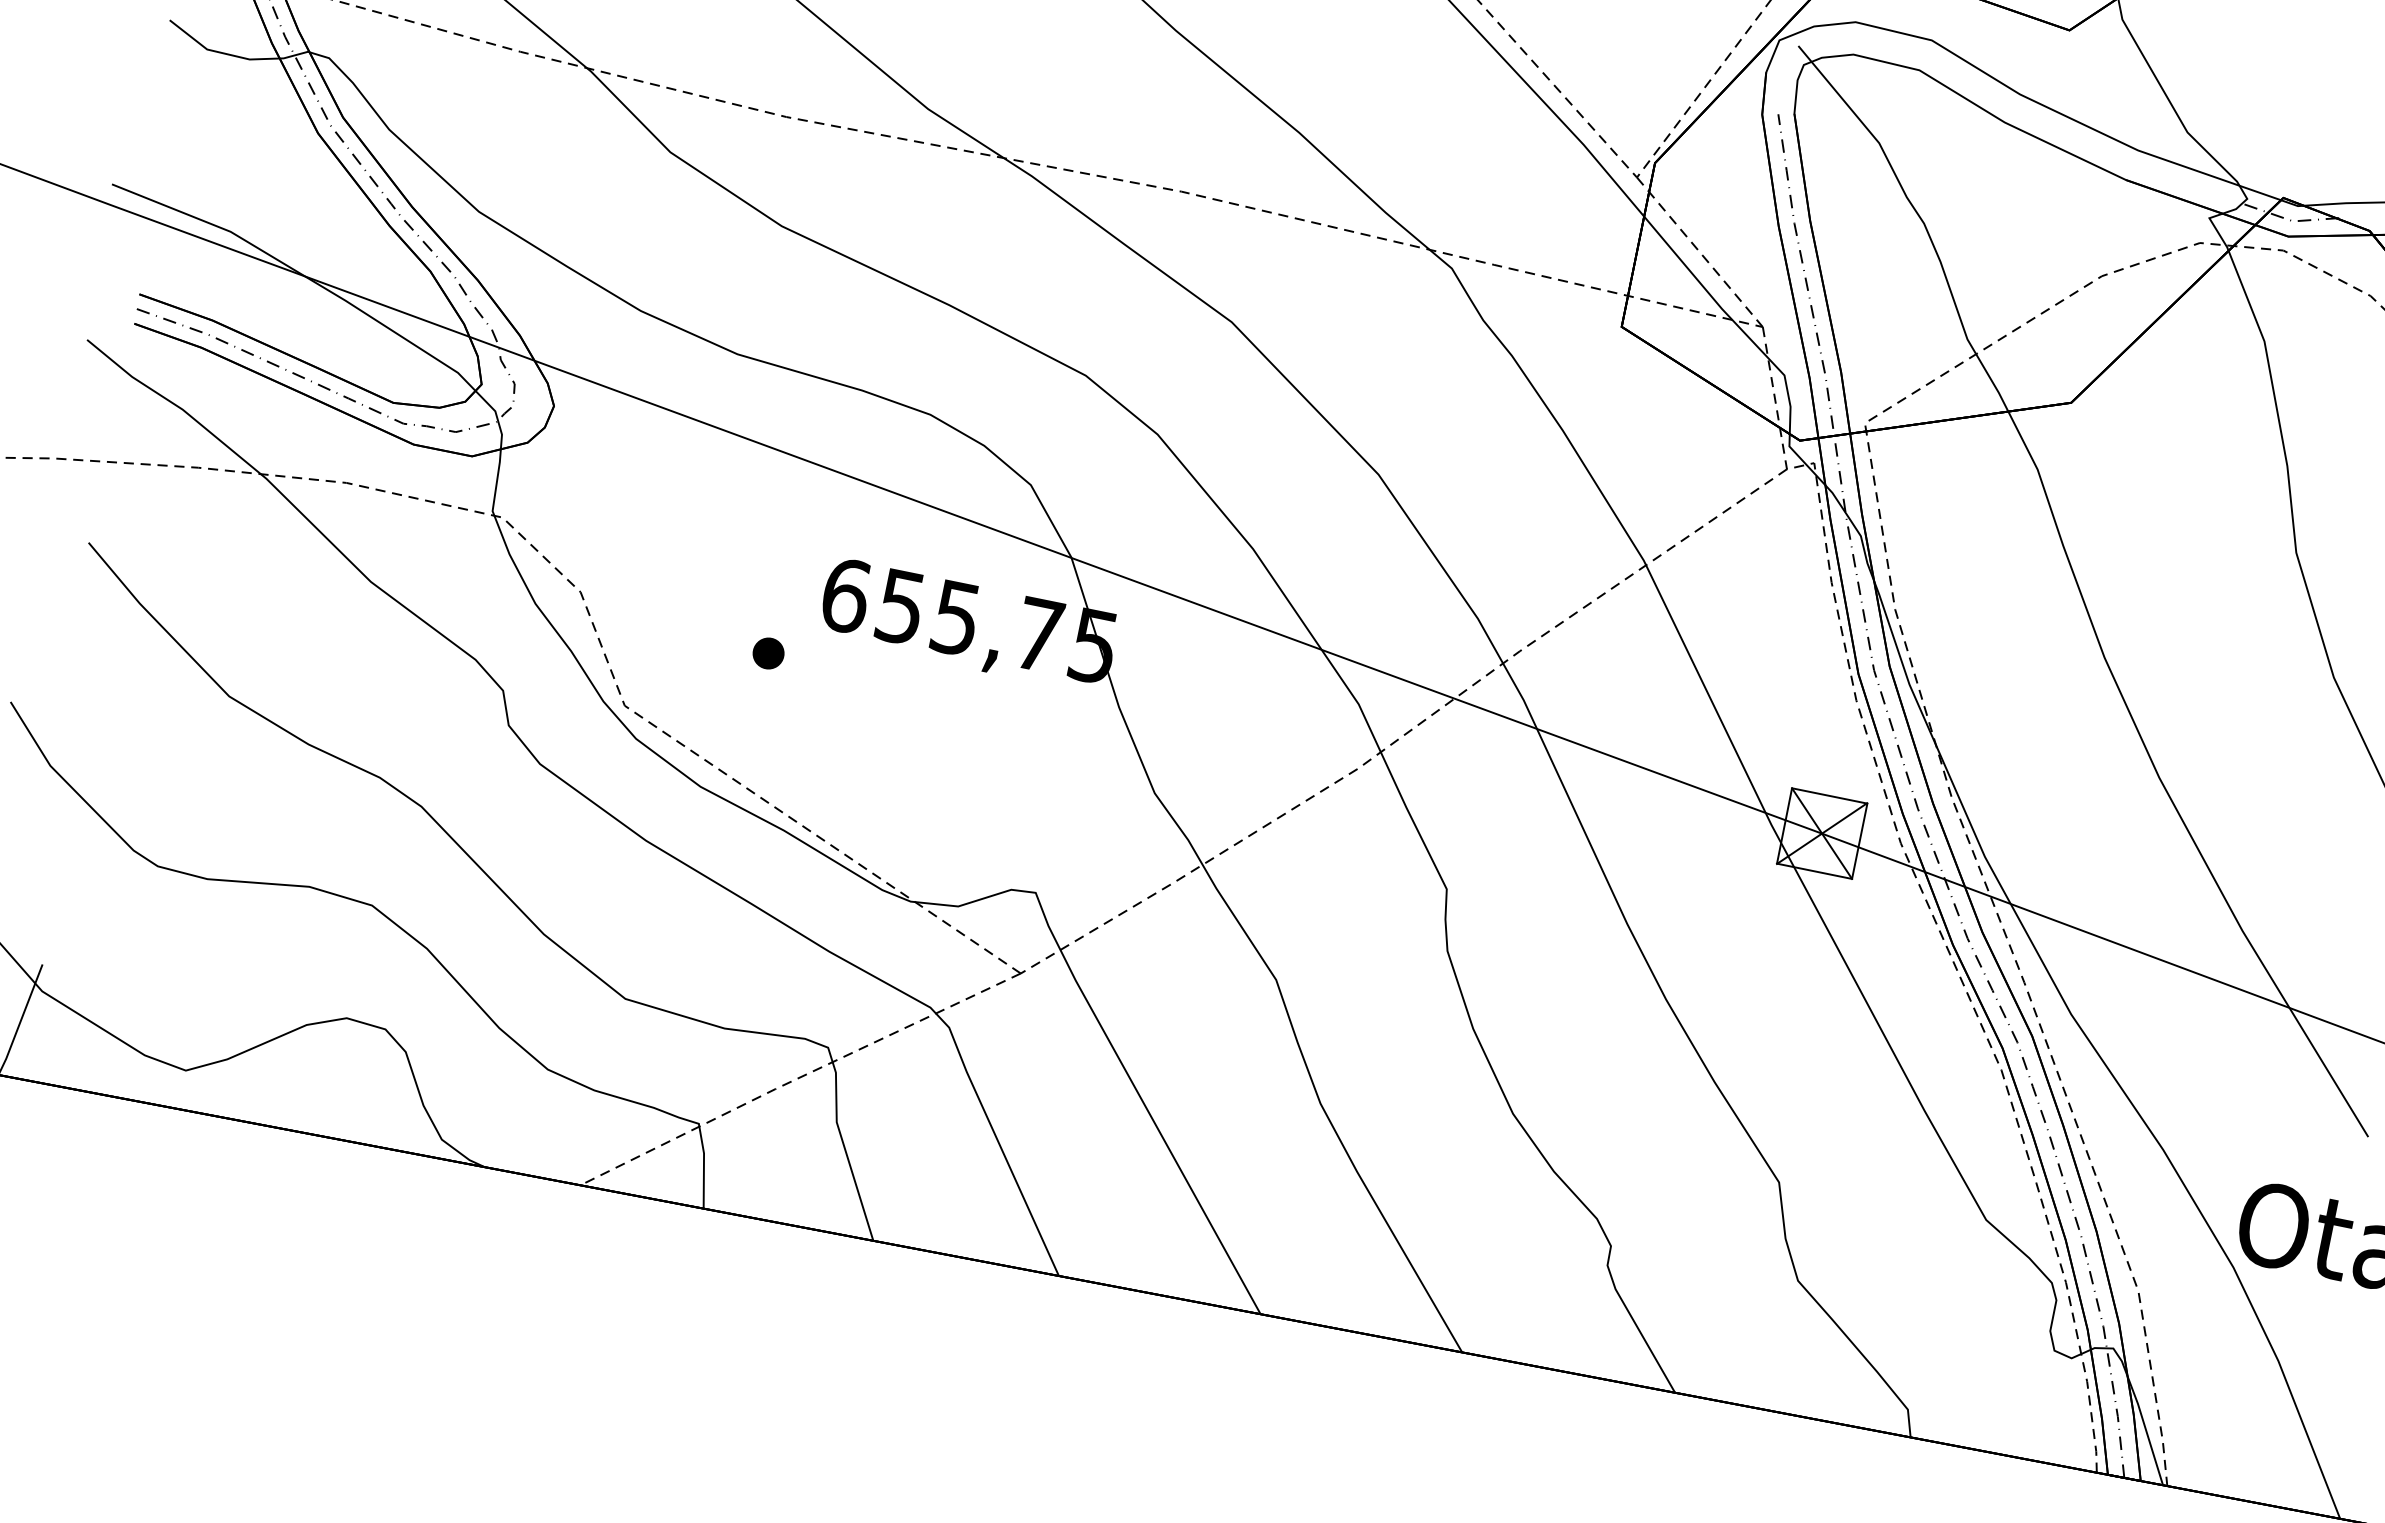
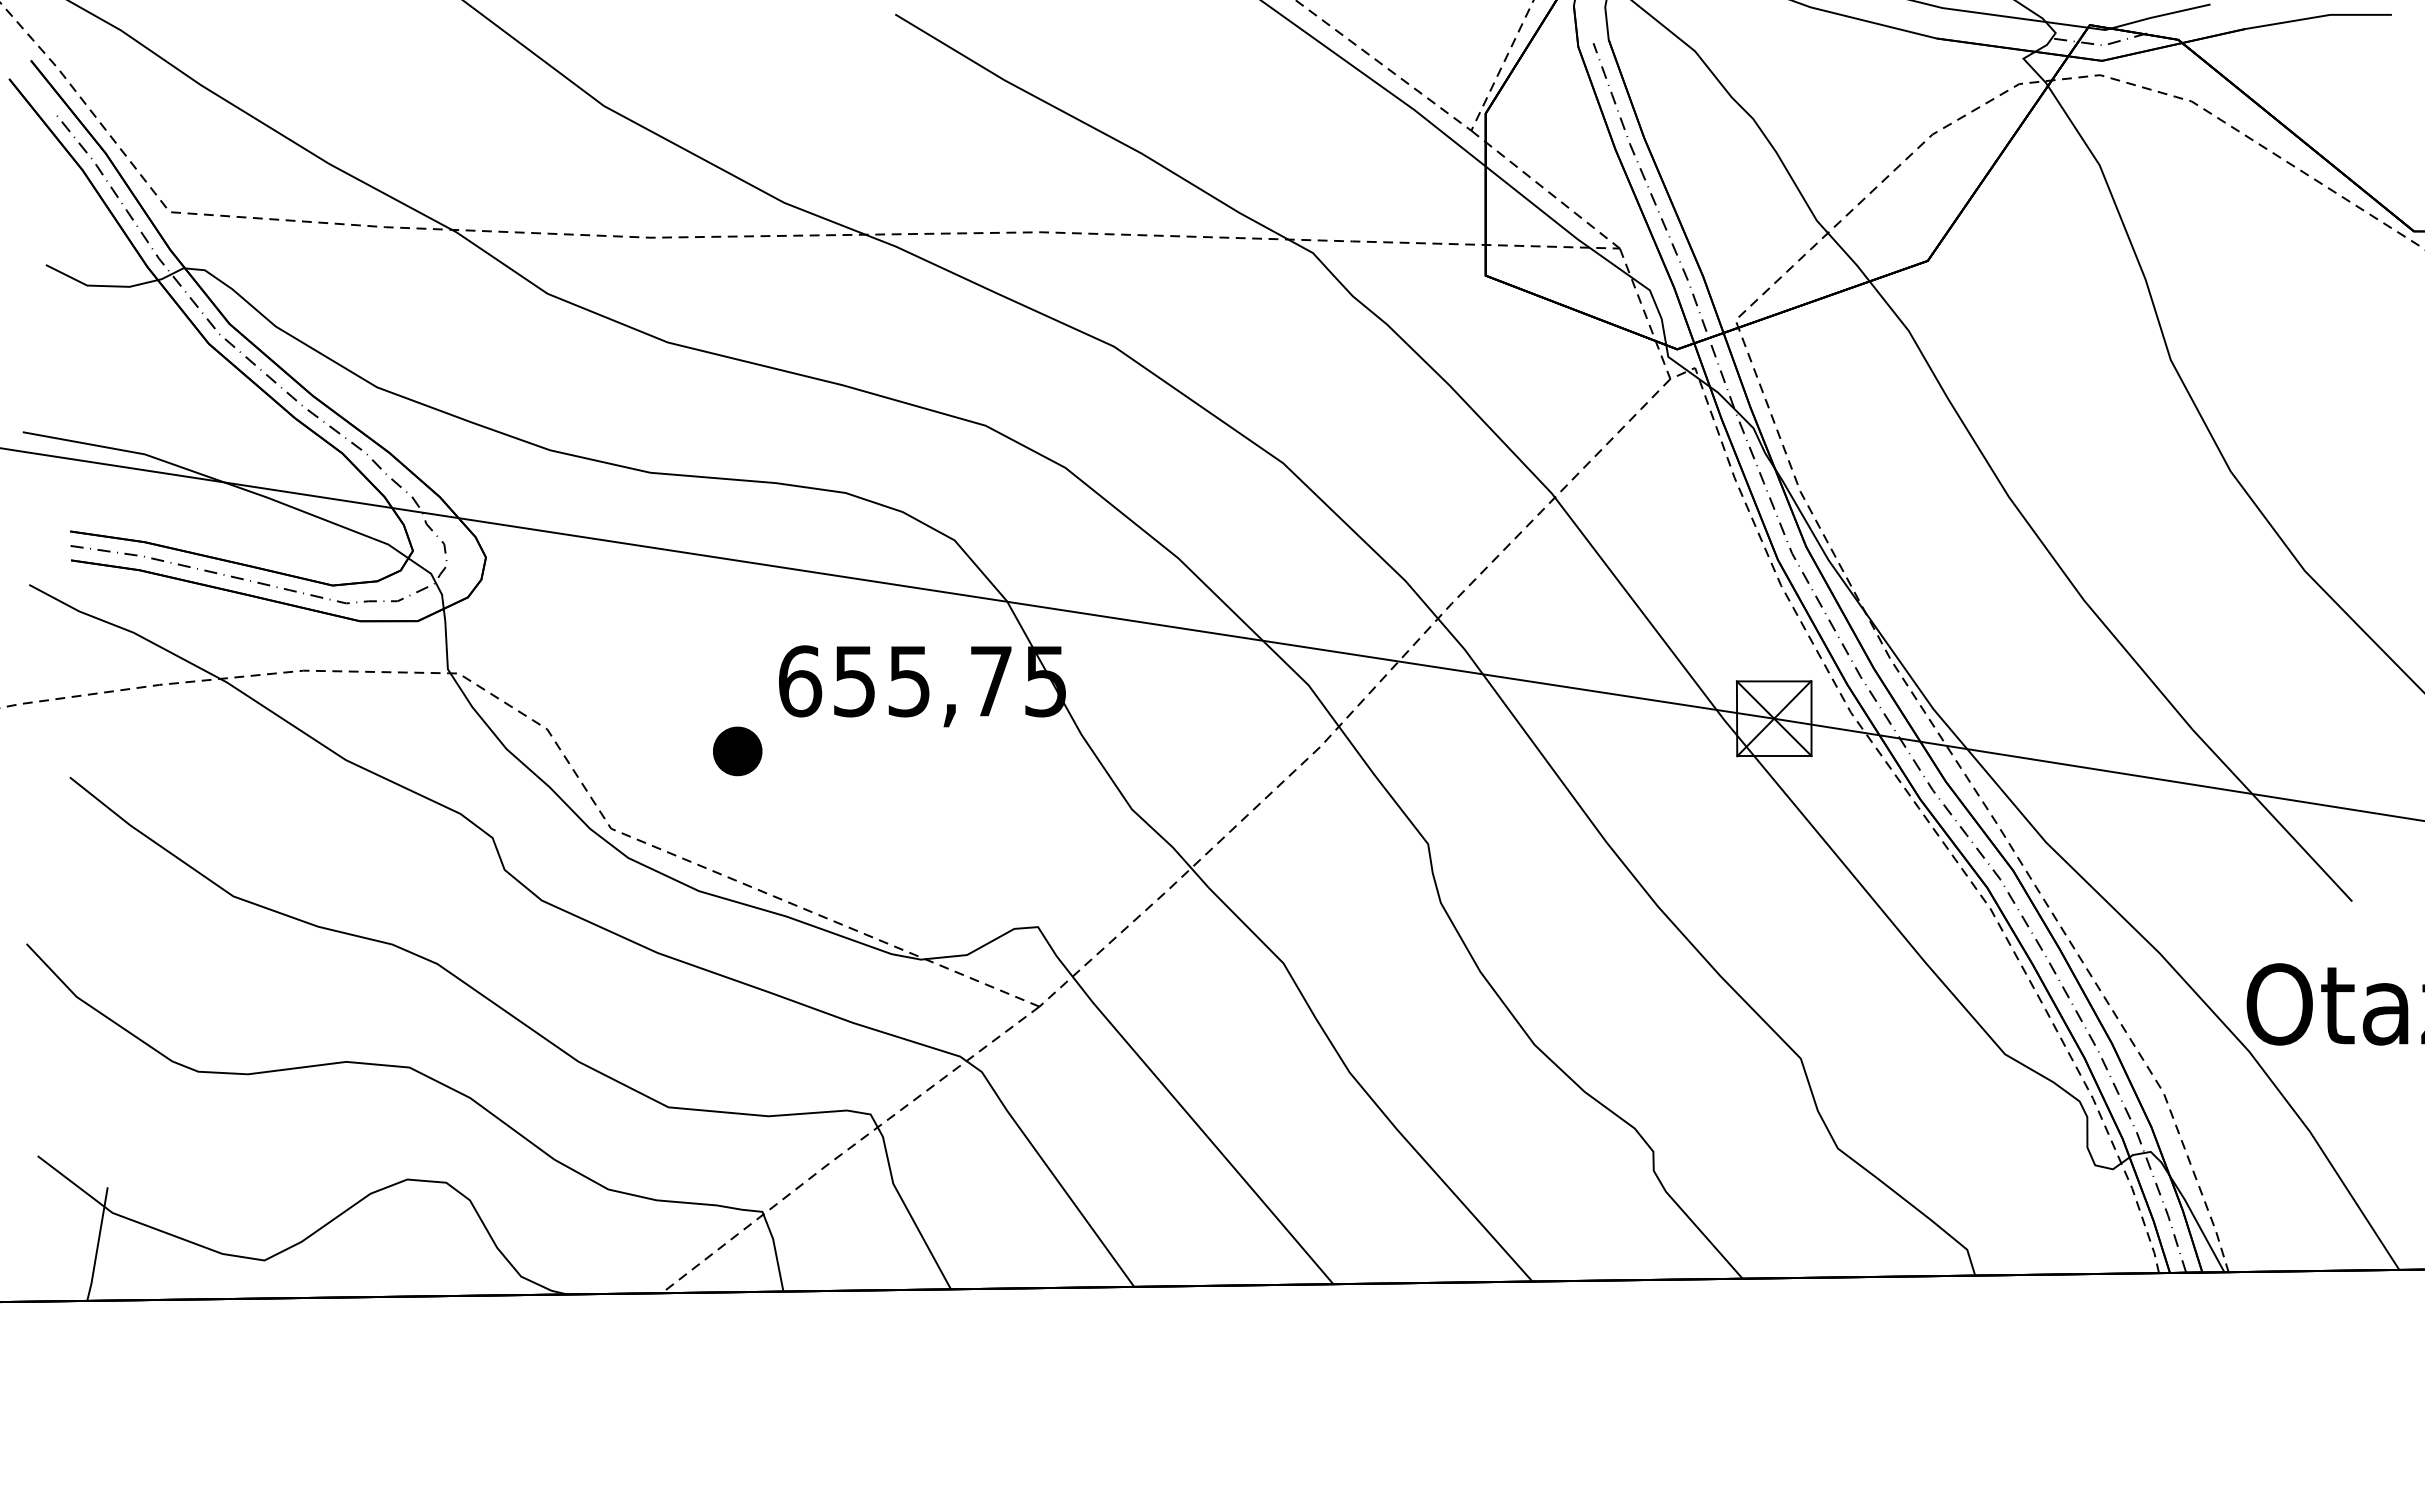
part: (768, 652) -> (737, 750), size x1.6

